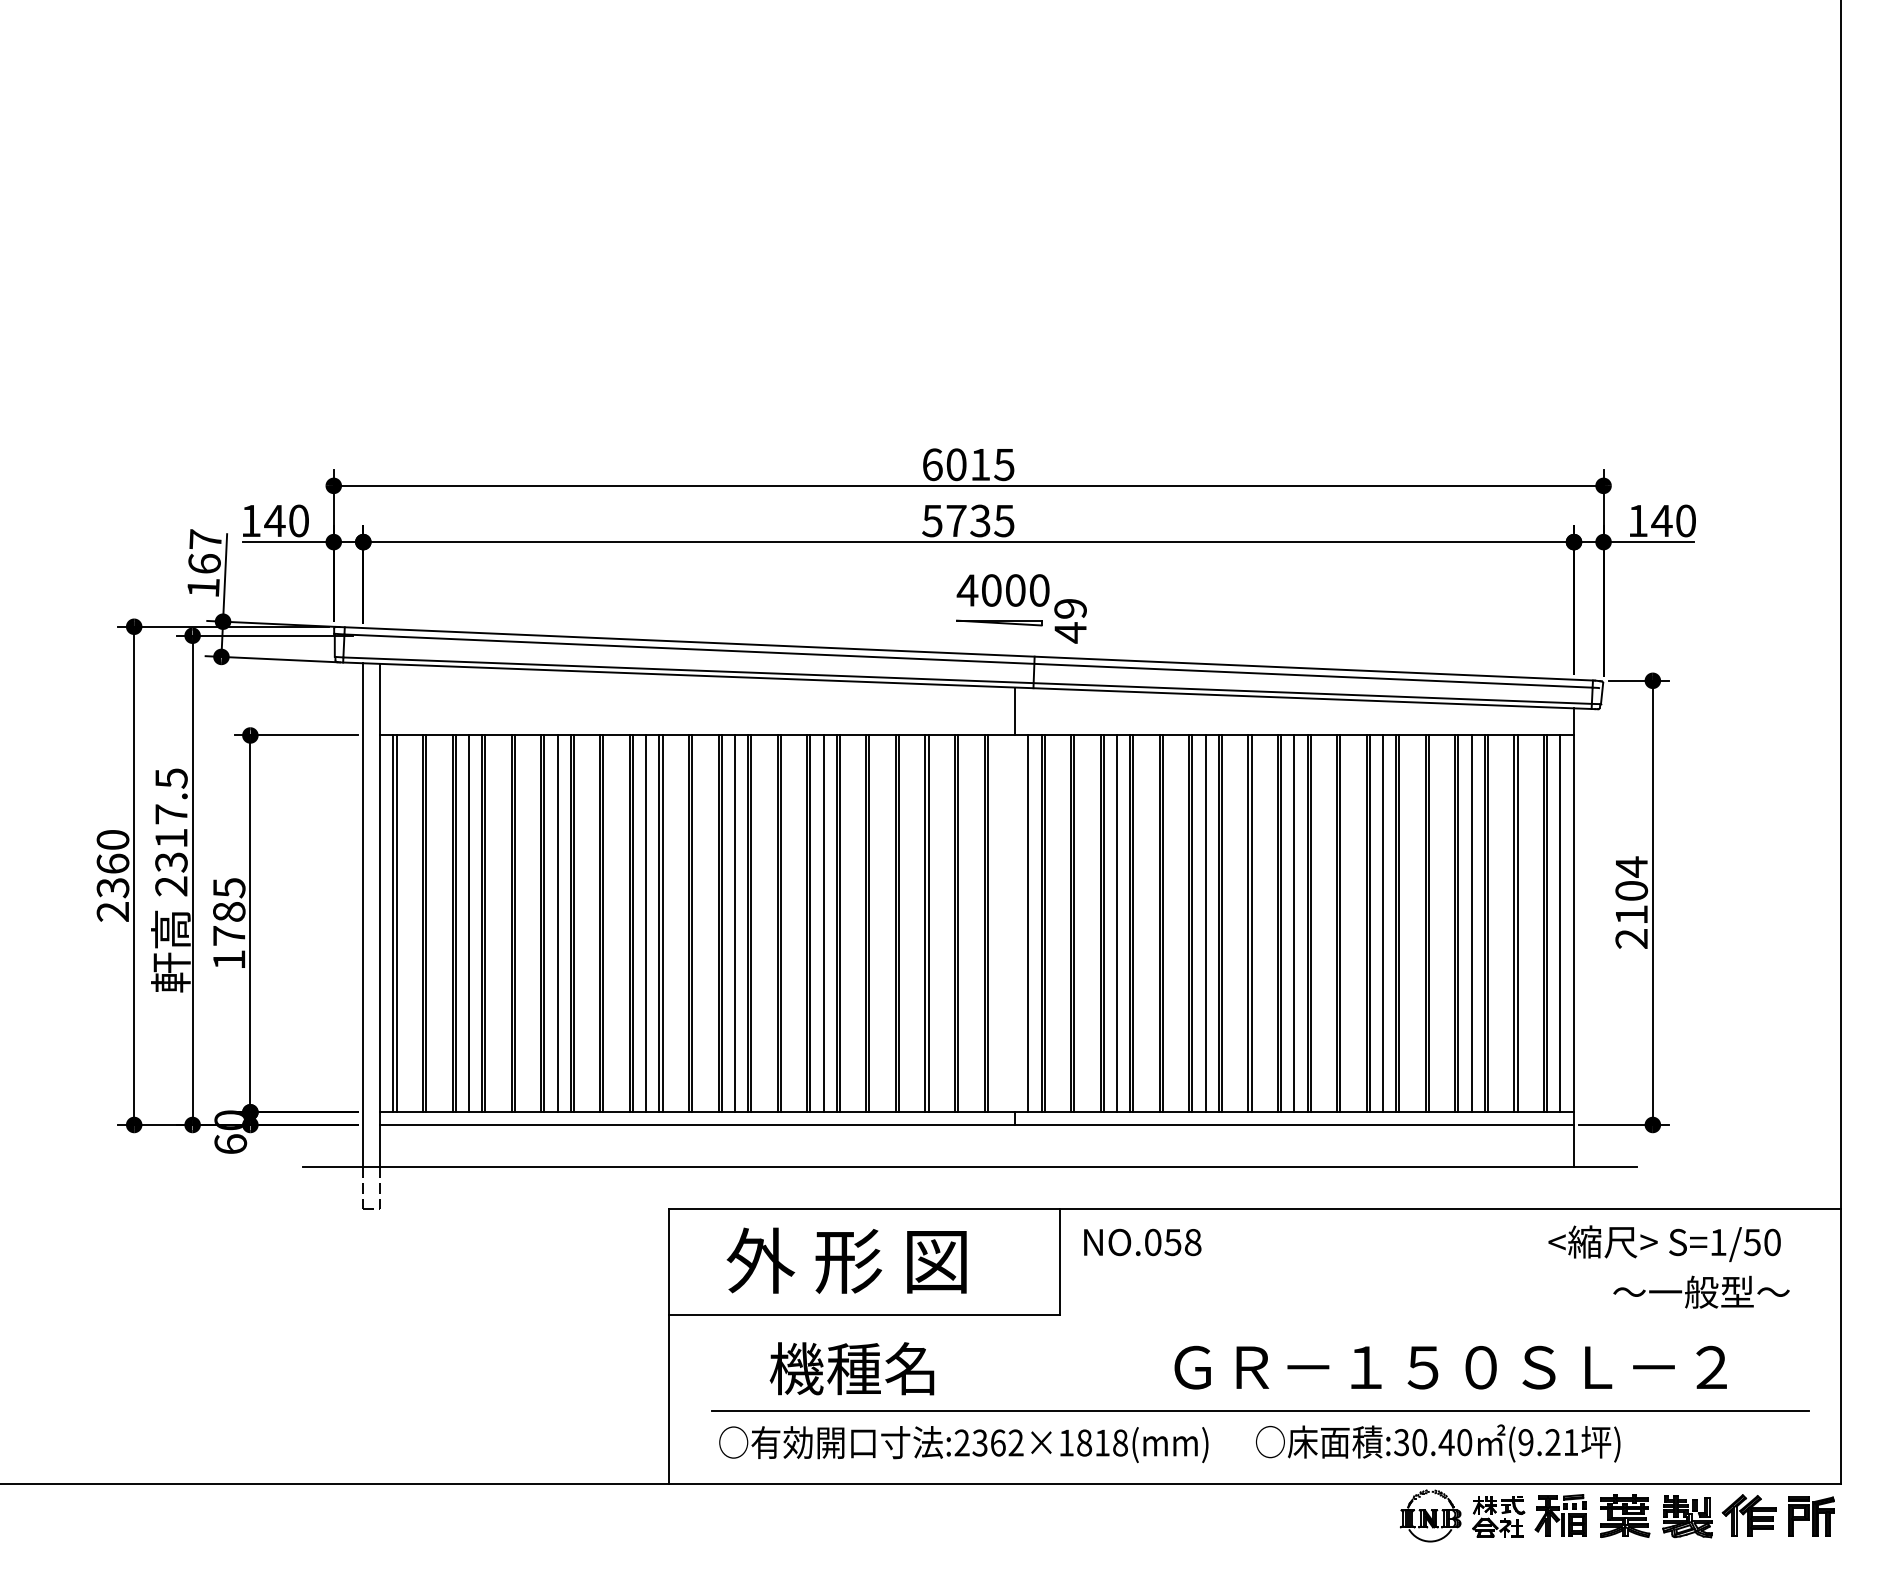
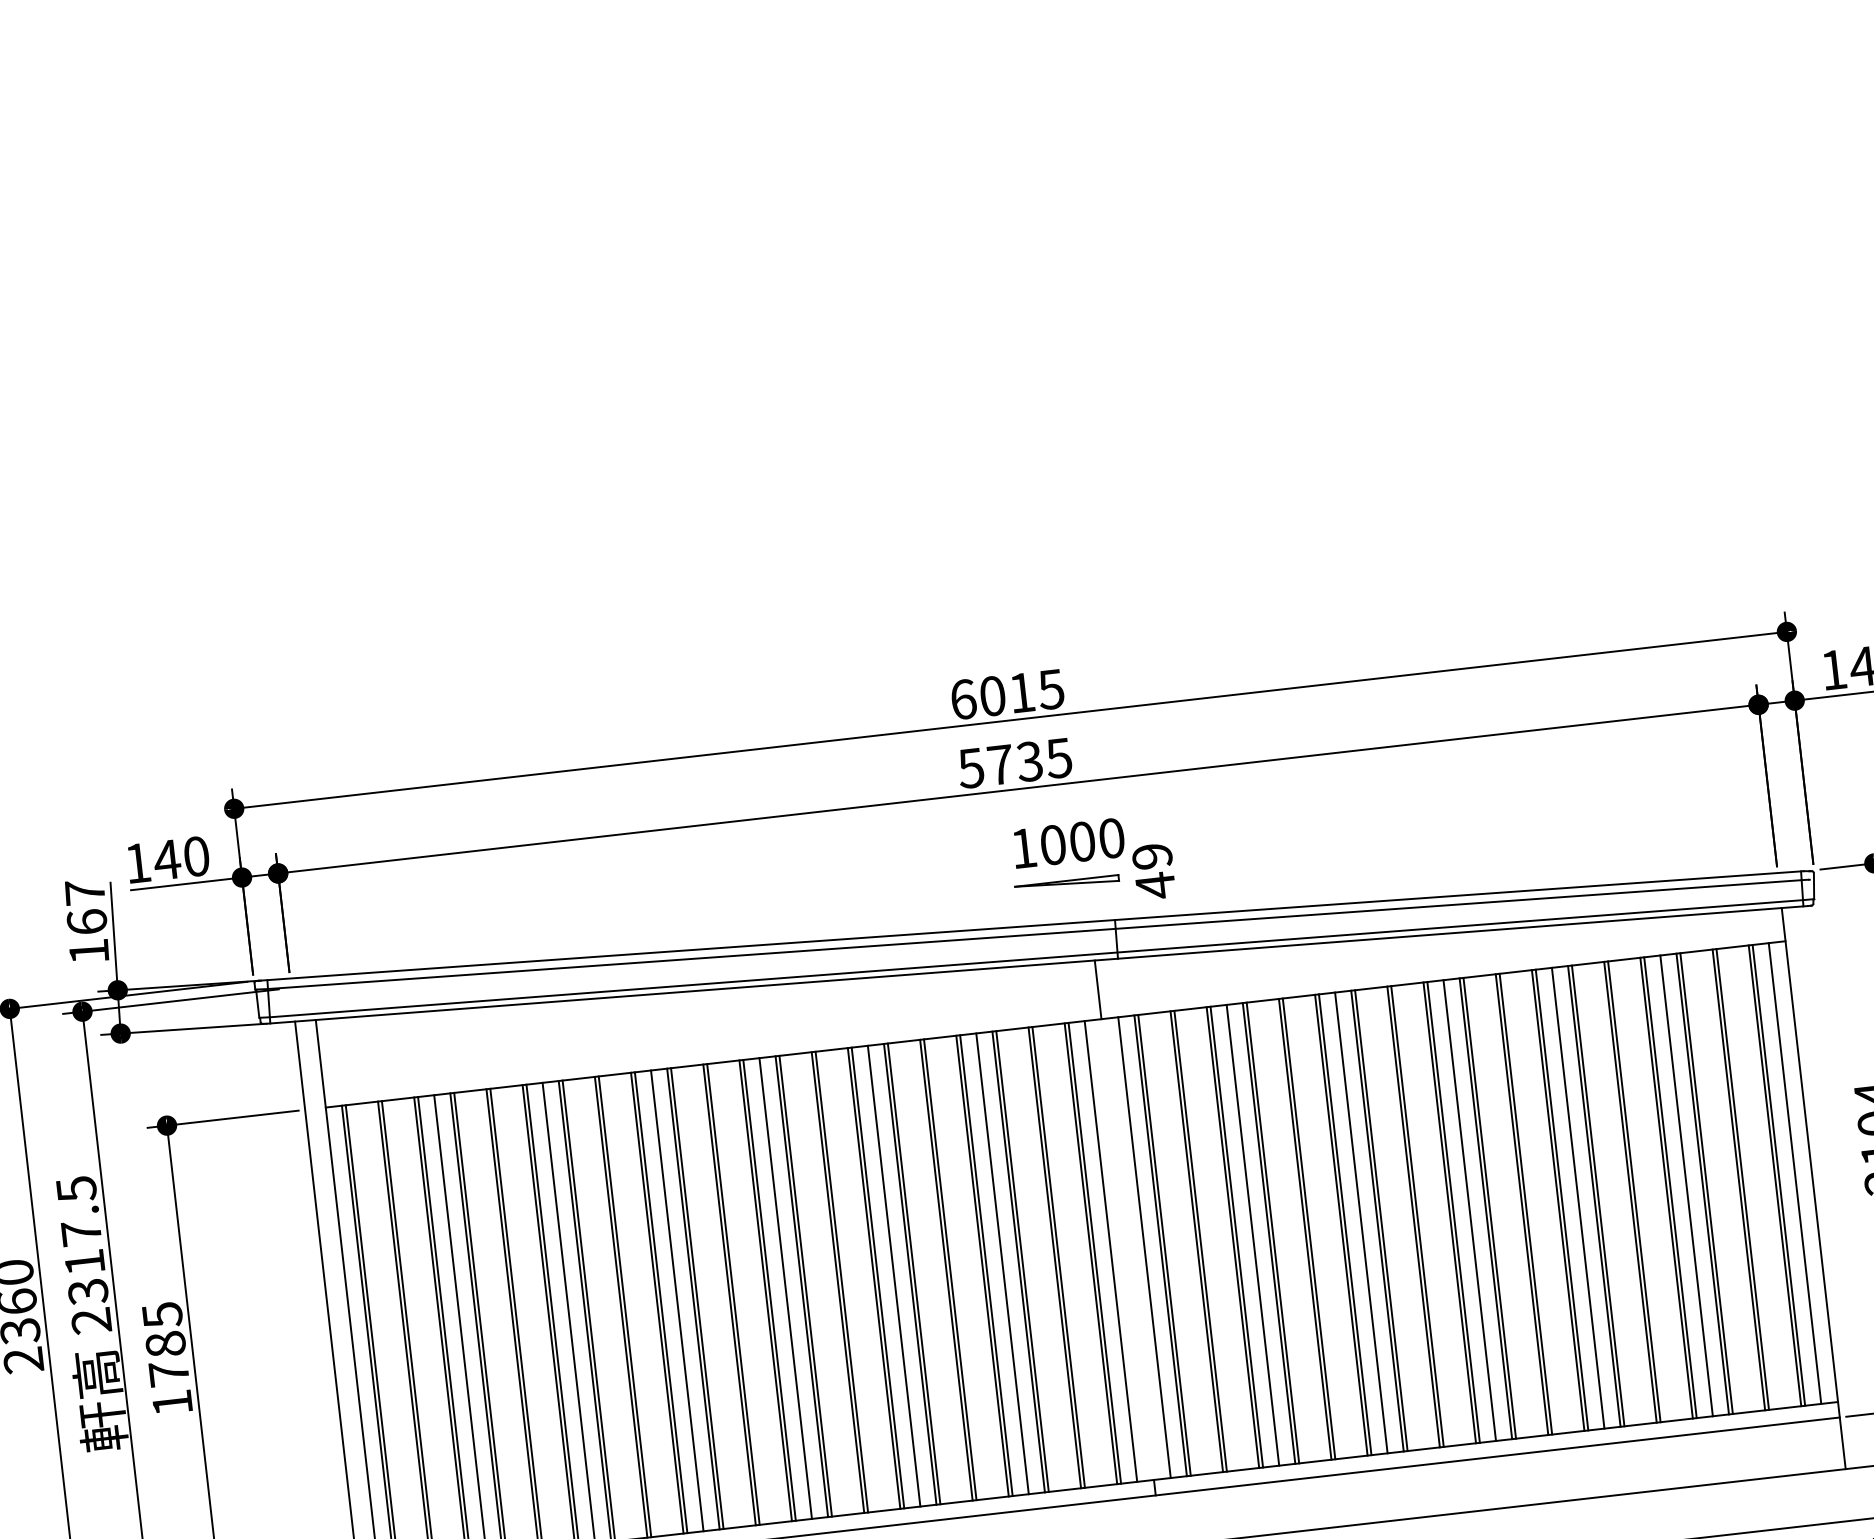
text: (967, 590) -> (1023, 848), 4000 -> 1000
line: (912, 923) -> (1002, 1263), added
line: (1000, 923) -> (1110, 1251), added

